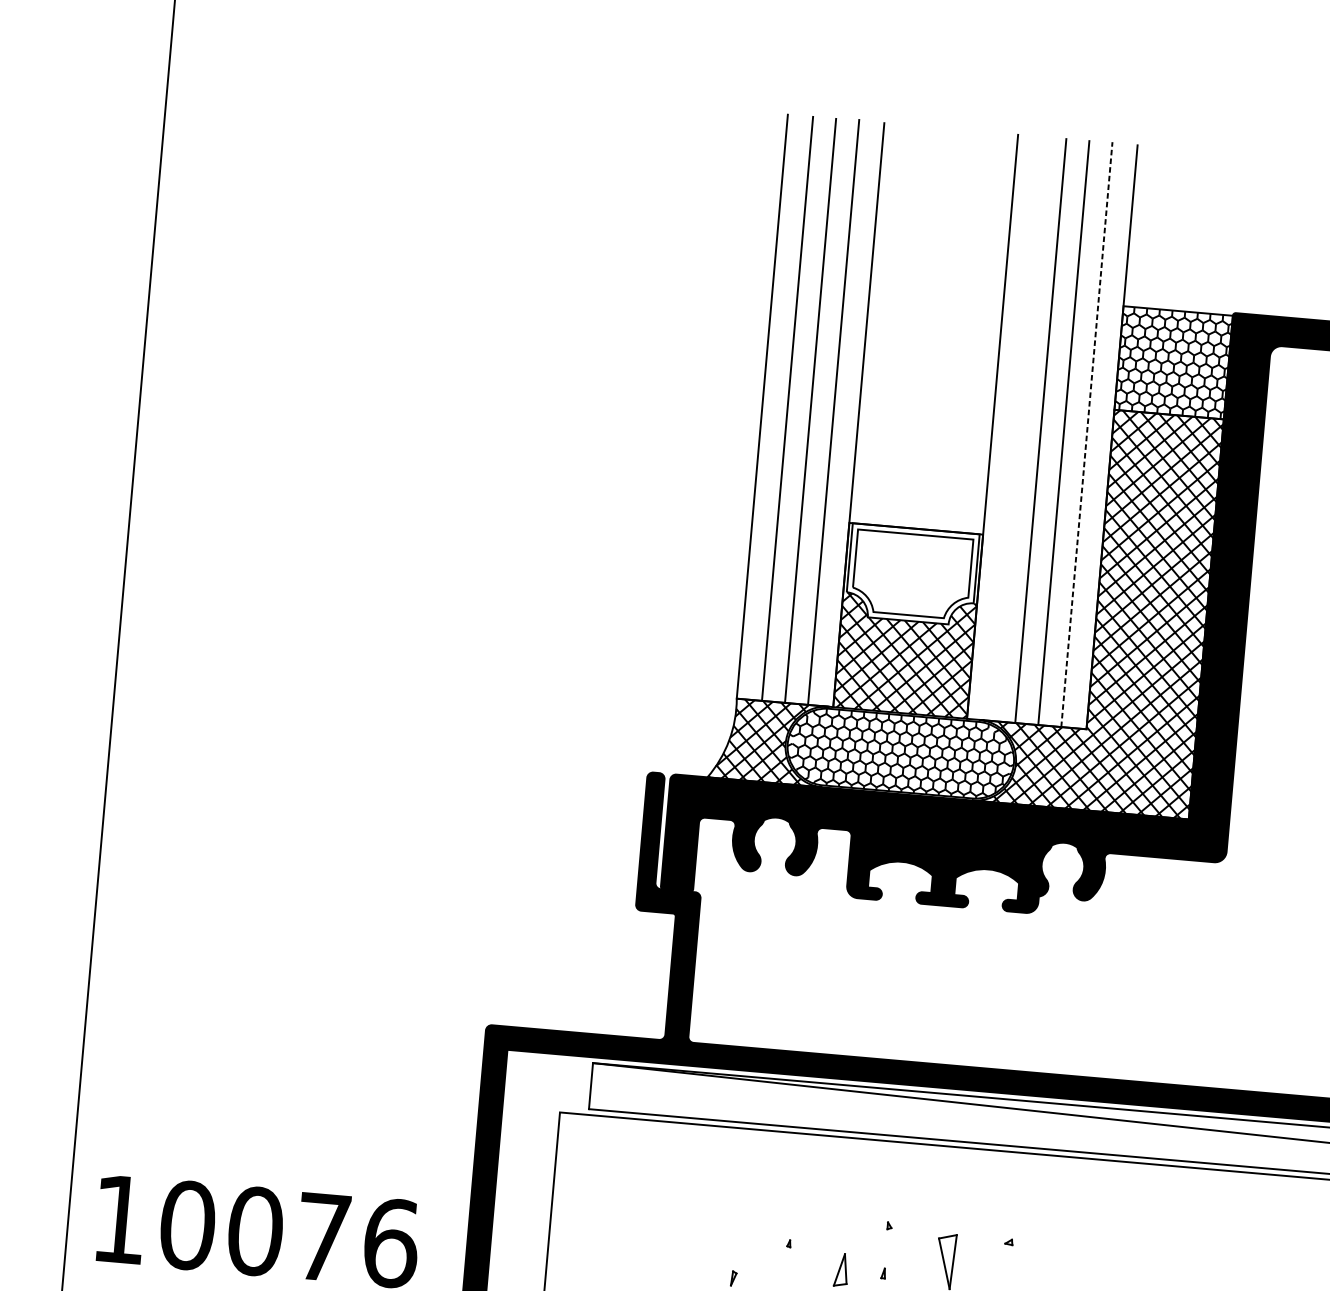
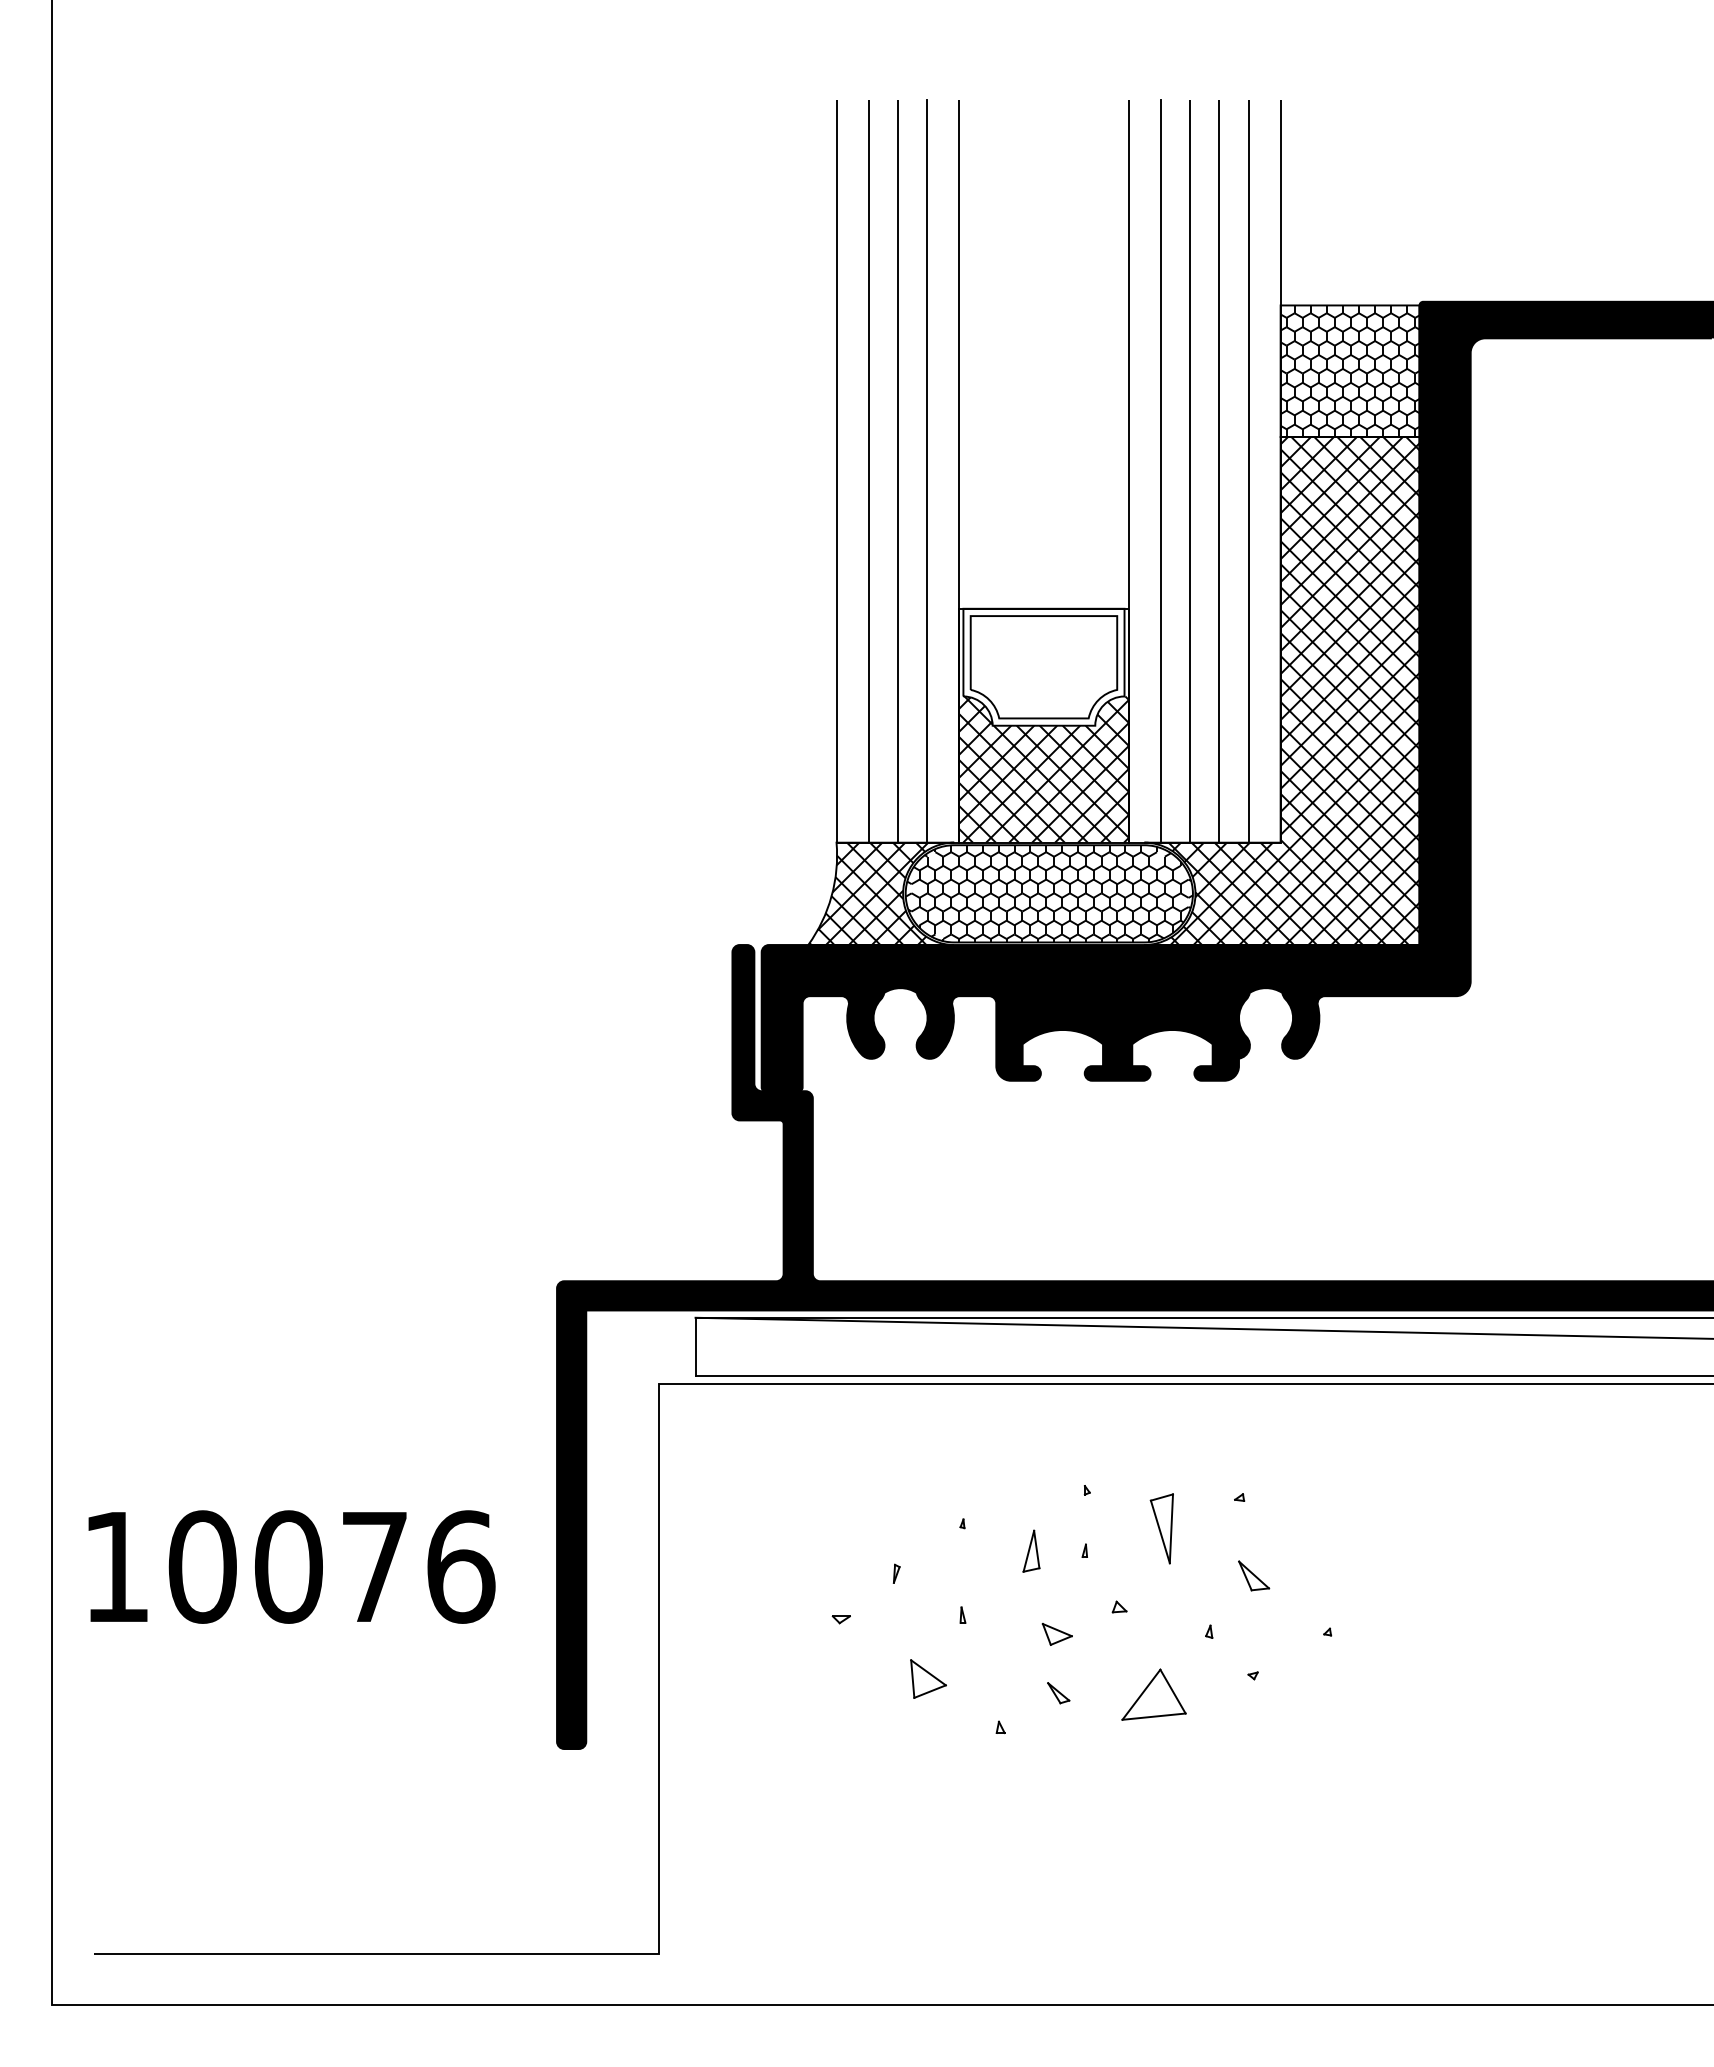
line: (1017, 427) -> (1160, 470), added
line: (1086, 433) -> (1248, 470), dashed -> solid

